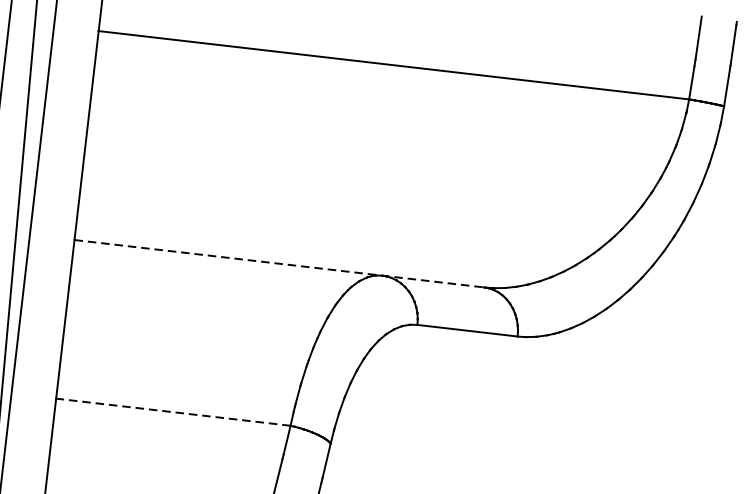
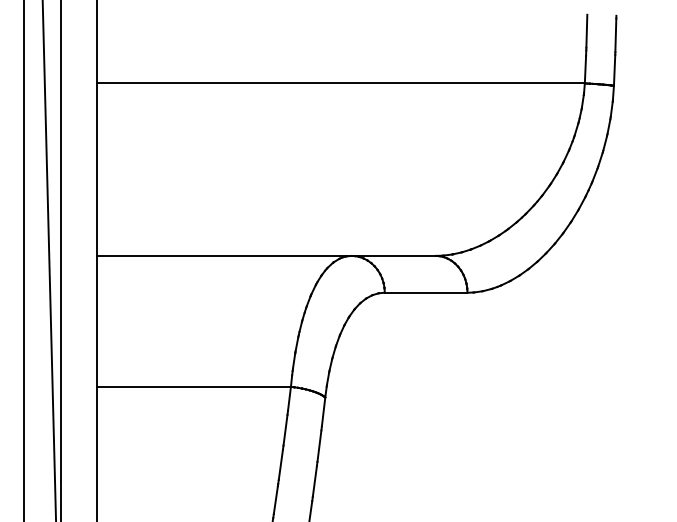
line: (280, 263) -> (267, 255), dashed -> solid
line: (173, 411) -> (194, 386), dashed -> solid

